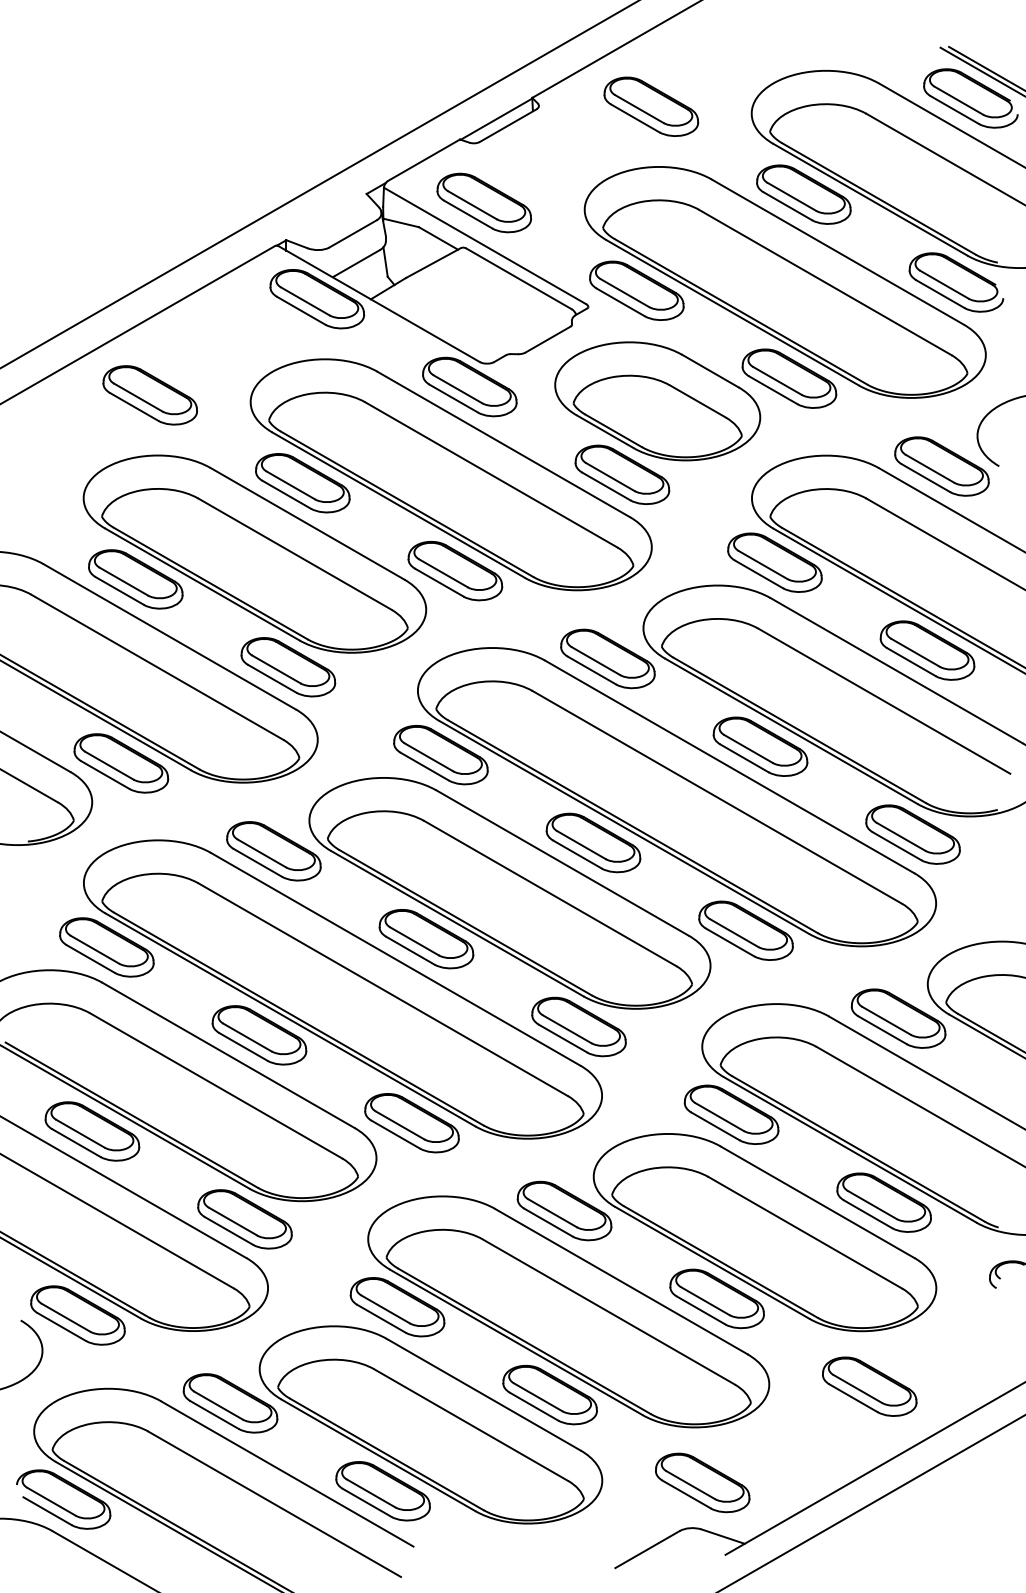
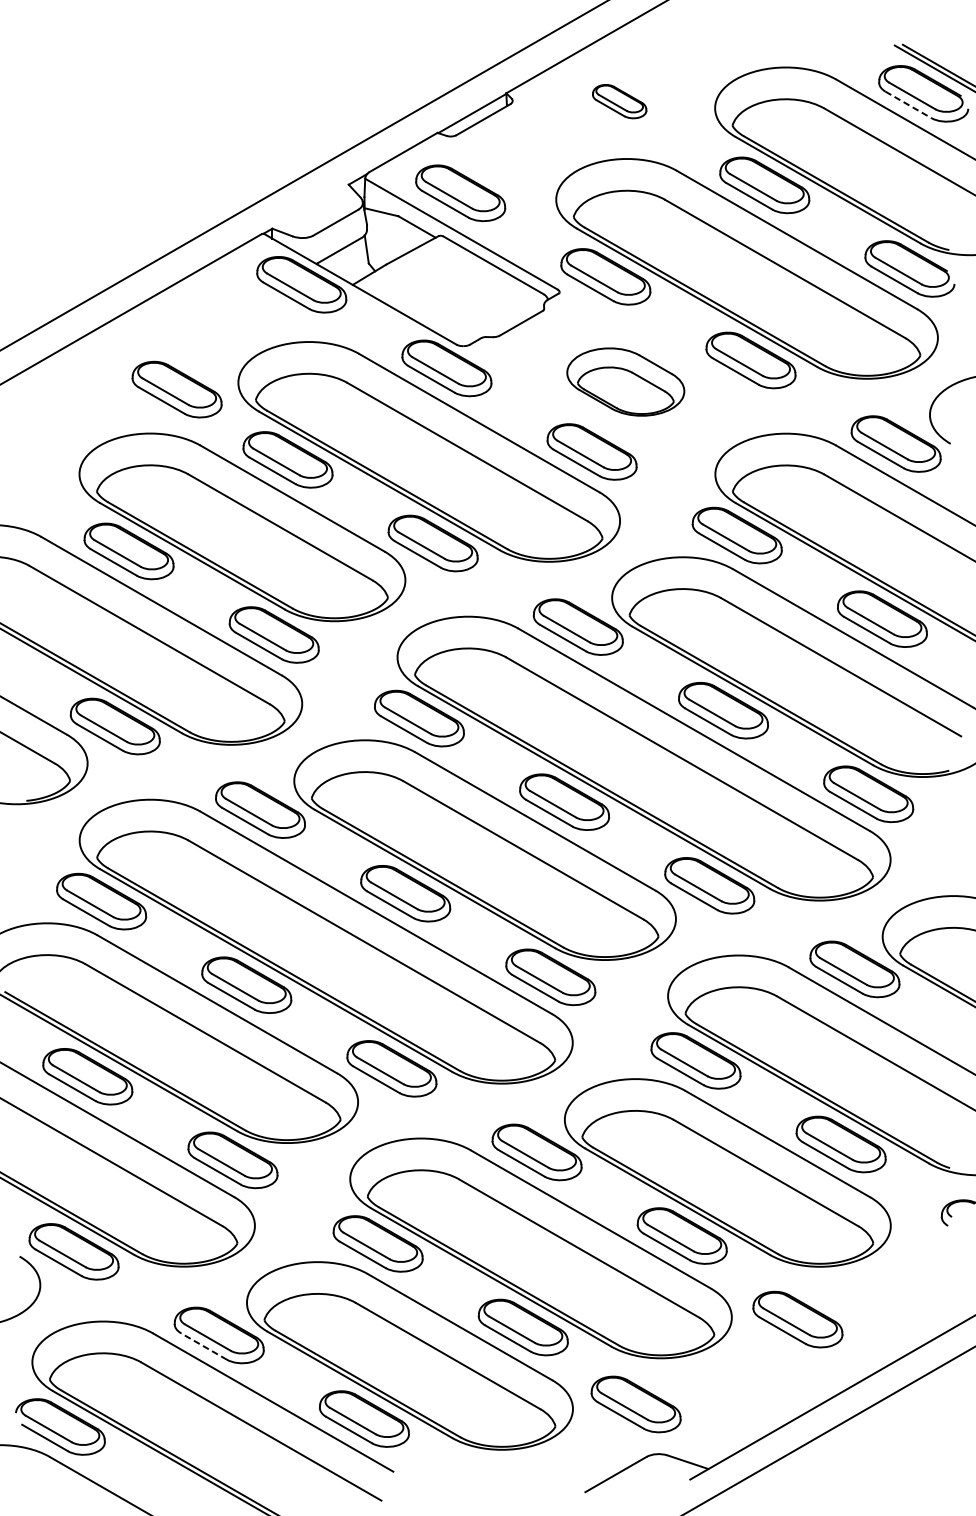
part: (651, 106) -> (619, 101), size x0.6
line: (954, 110) -> (908, 105), solid -> dashed
part: (149, 395) -> (176, 389), moved
part: (657, 401) -> (625, 382), size x0.6
part: (869, 1386) -> (797, 1319), moved
line: (214, 1414) -> (203, 1346), solid -> dashed
part: (702, 1482) -> (635, 1404), moved

